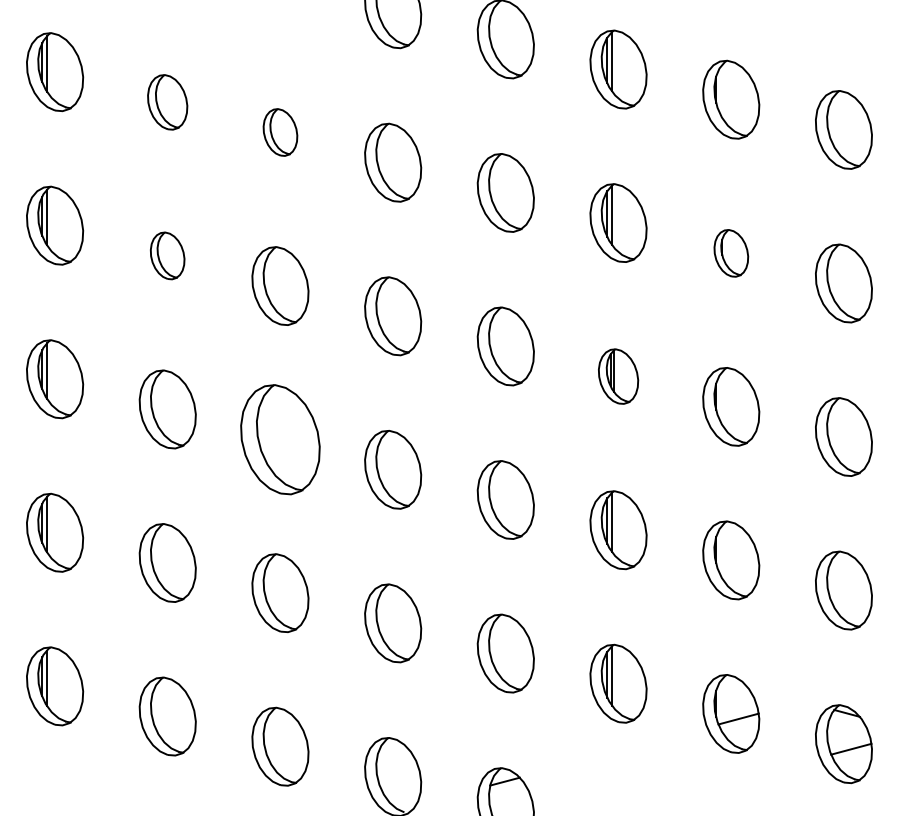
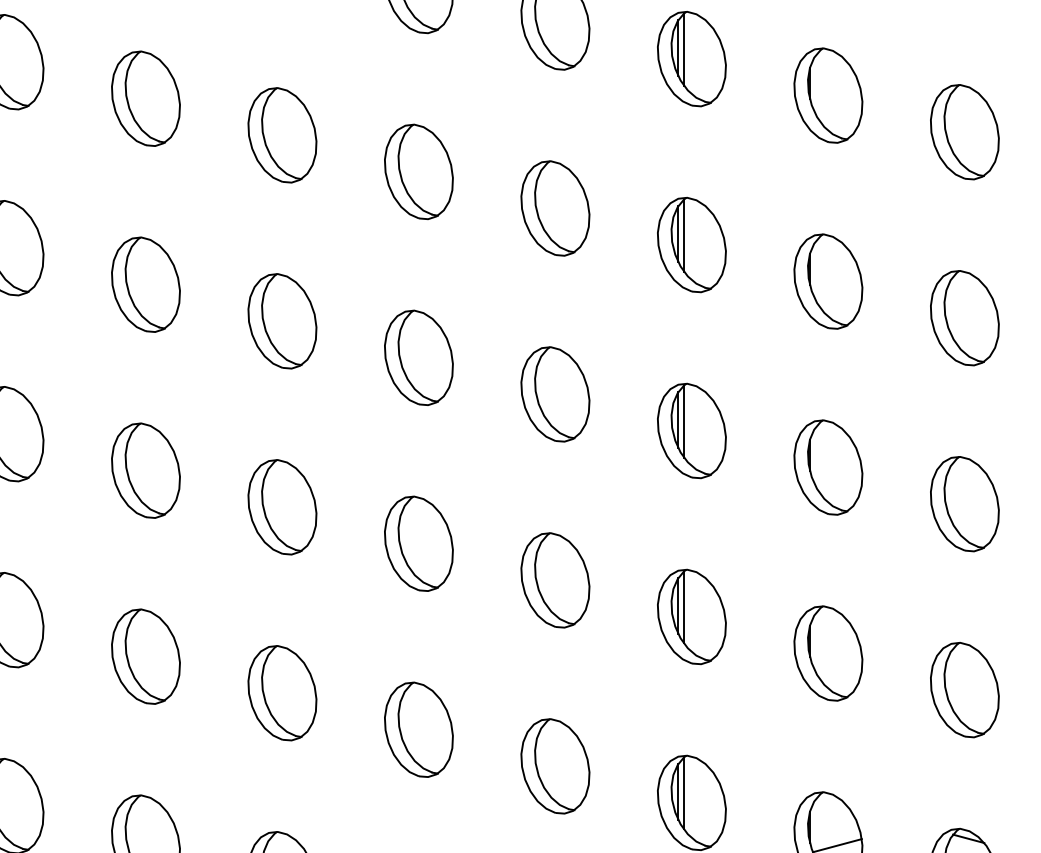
part: (167, 102) -> (145, 98), size x1.43
part: (280, 132) -> (282, 135), size x1.67
part: (731, 253) -> (828, 281), size x1.67
part: (167, 255) -> (145, 284), size x1.67
part: (618, 376) -> (691, 430), size x1.43
part: (280, 439) -> (282, 507), size x0.71

